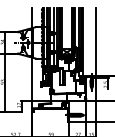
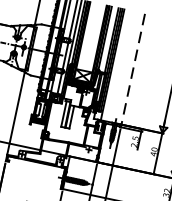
line: (95, 42) -> (132, 69), solid -> dashed

